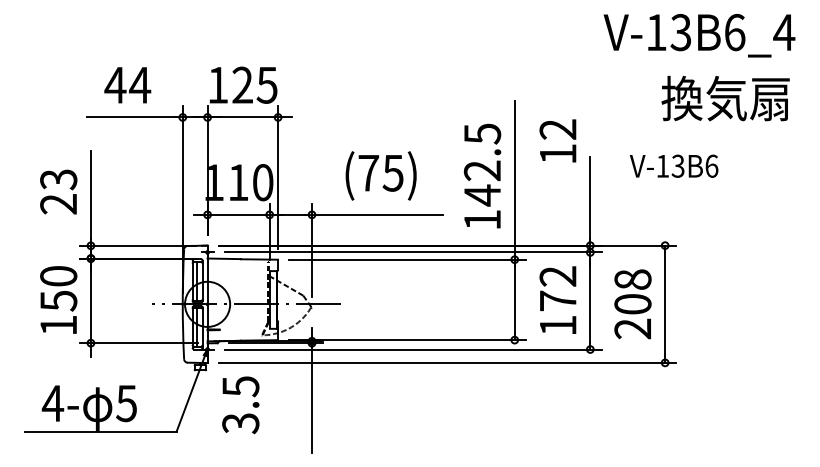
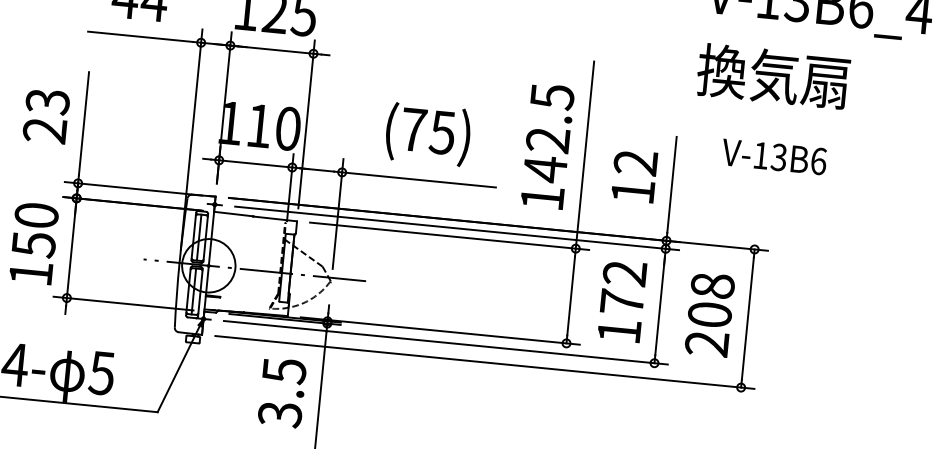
text: (725, 98) -> (773, 76), moved
text: (557, 140) -> (633, 175), moved
text: (240, 405) -> (281, 393), moved

